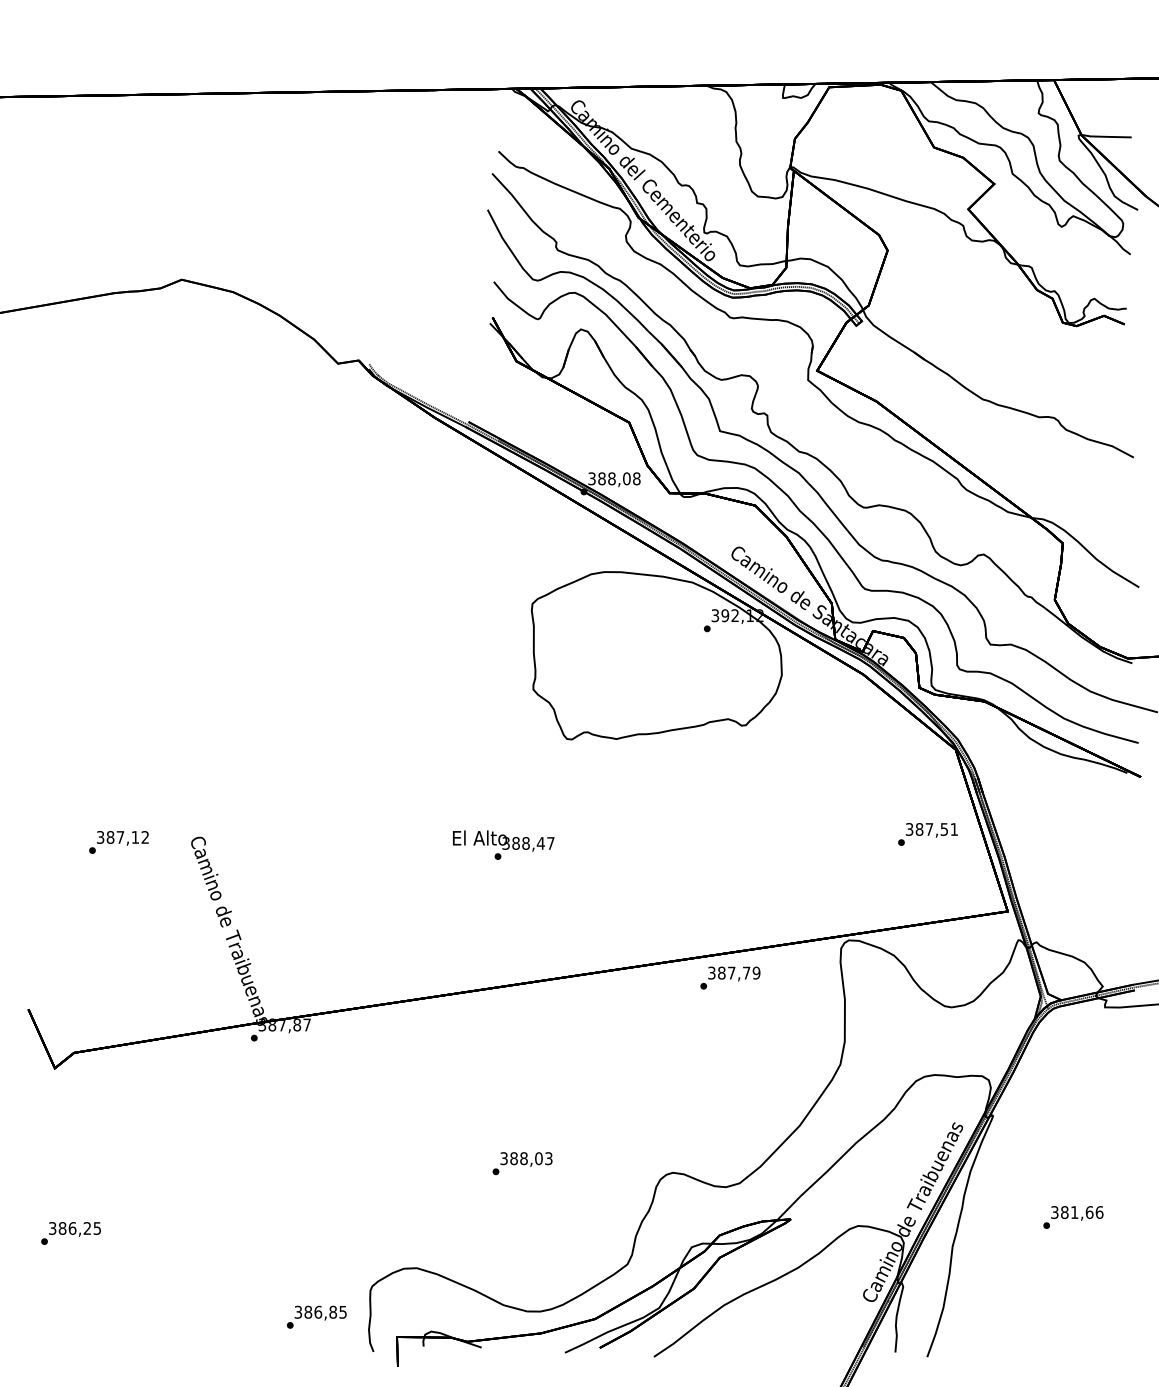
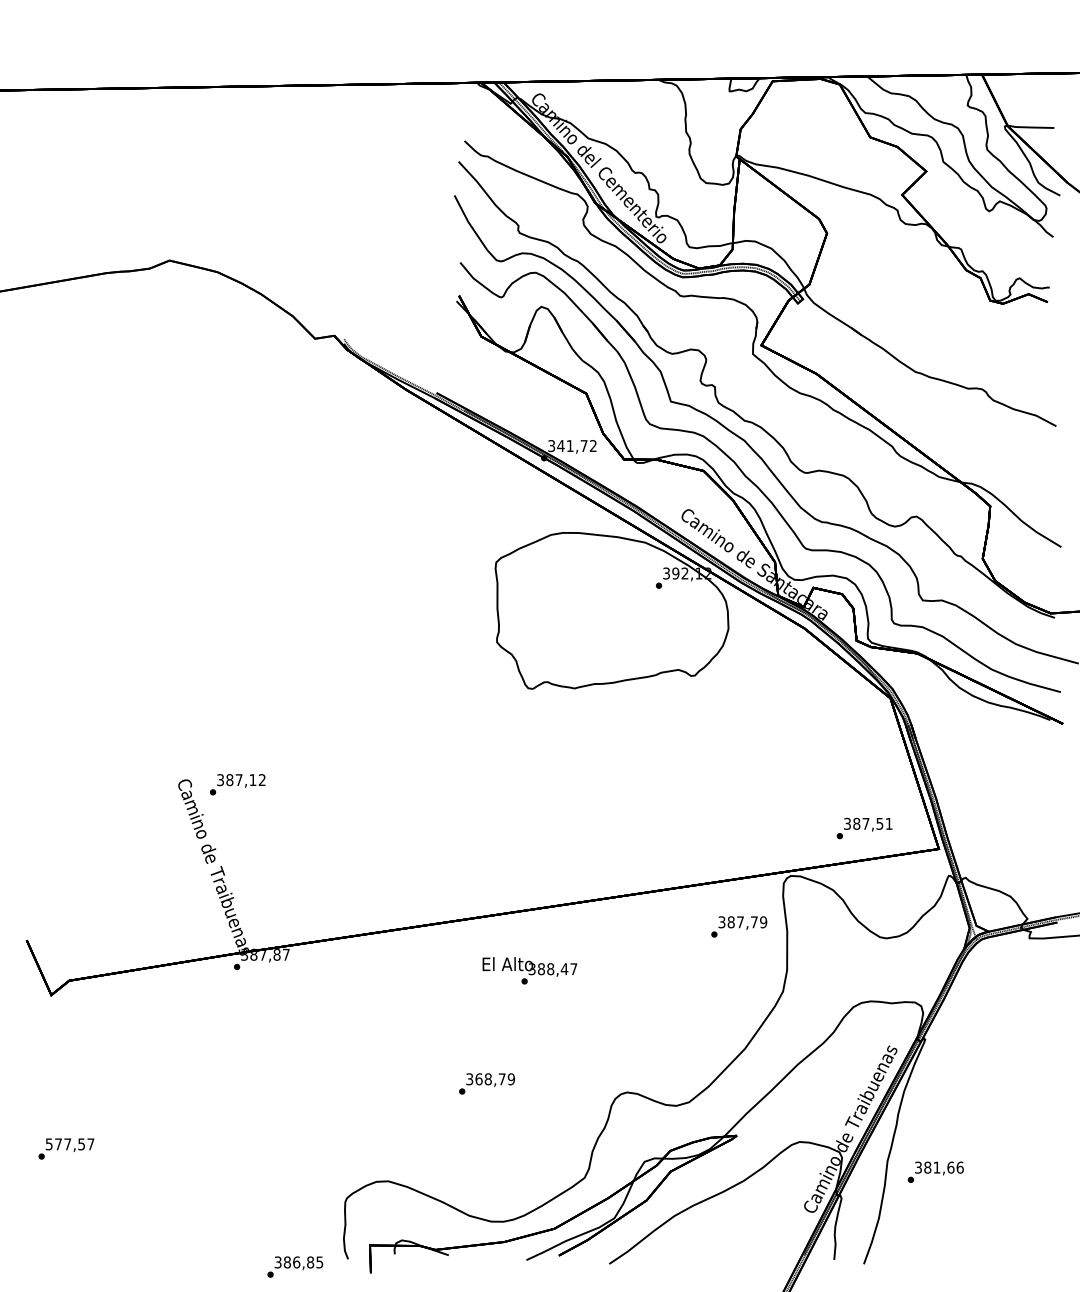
text: (618, 478) -> (576, 445), 388,08 -> 341,72
text: (927, 834) -> (864, 828), moved
text: (118, 842) -> (237, 784), moved
text: (503, 844) -> (529, 970), moved
text: (730, 977) -> (739, 926), moved
text: (531, 1158) -> (495, 1079), 388,03 -> 368,79
text: (1073, 1217) -> (935, 1172), moved
text: (74, 1228) -> (69, 1144), 386,25 -> 577,57
text: (316, 1316) -> (295, 1266), moved

